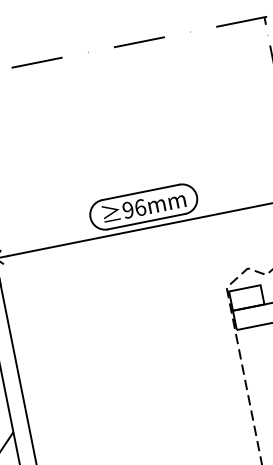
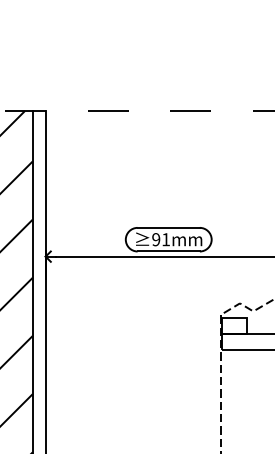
text: (140, 207) -> (166, 239), 96mm -> 91mm

